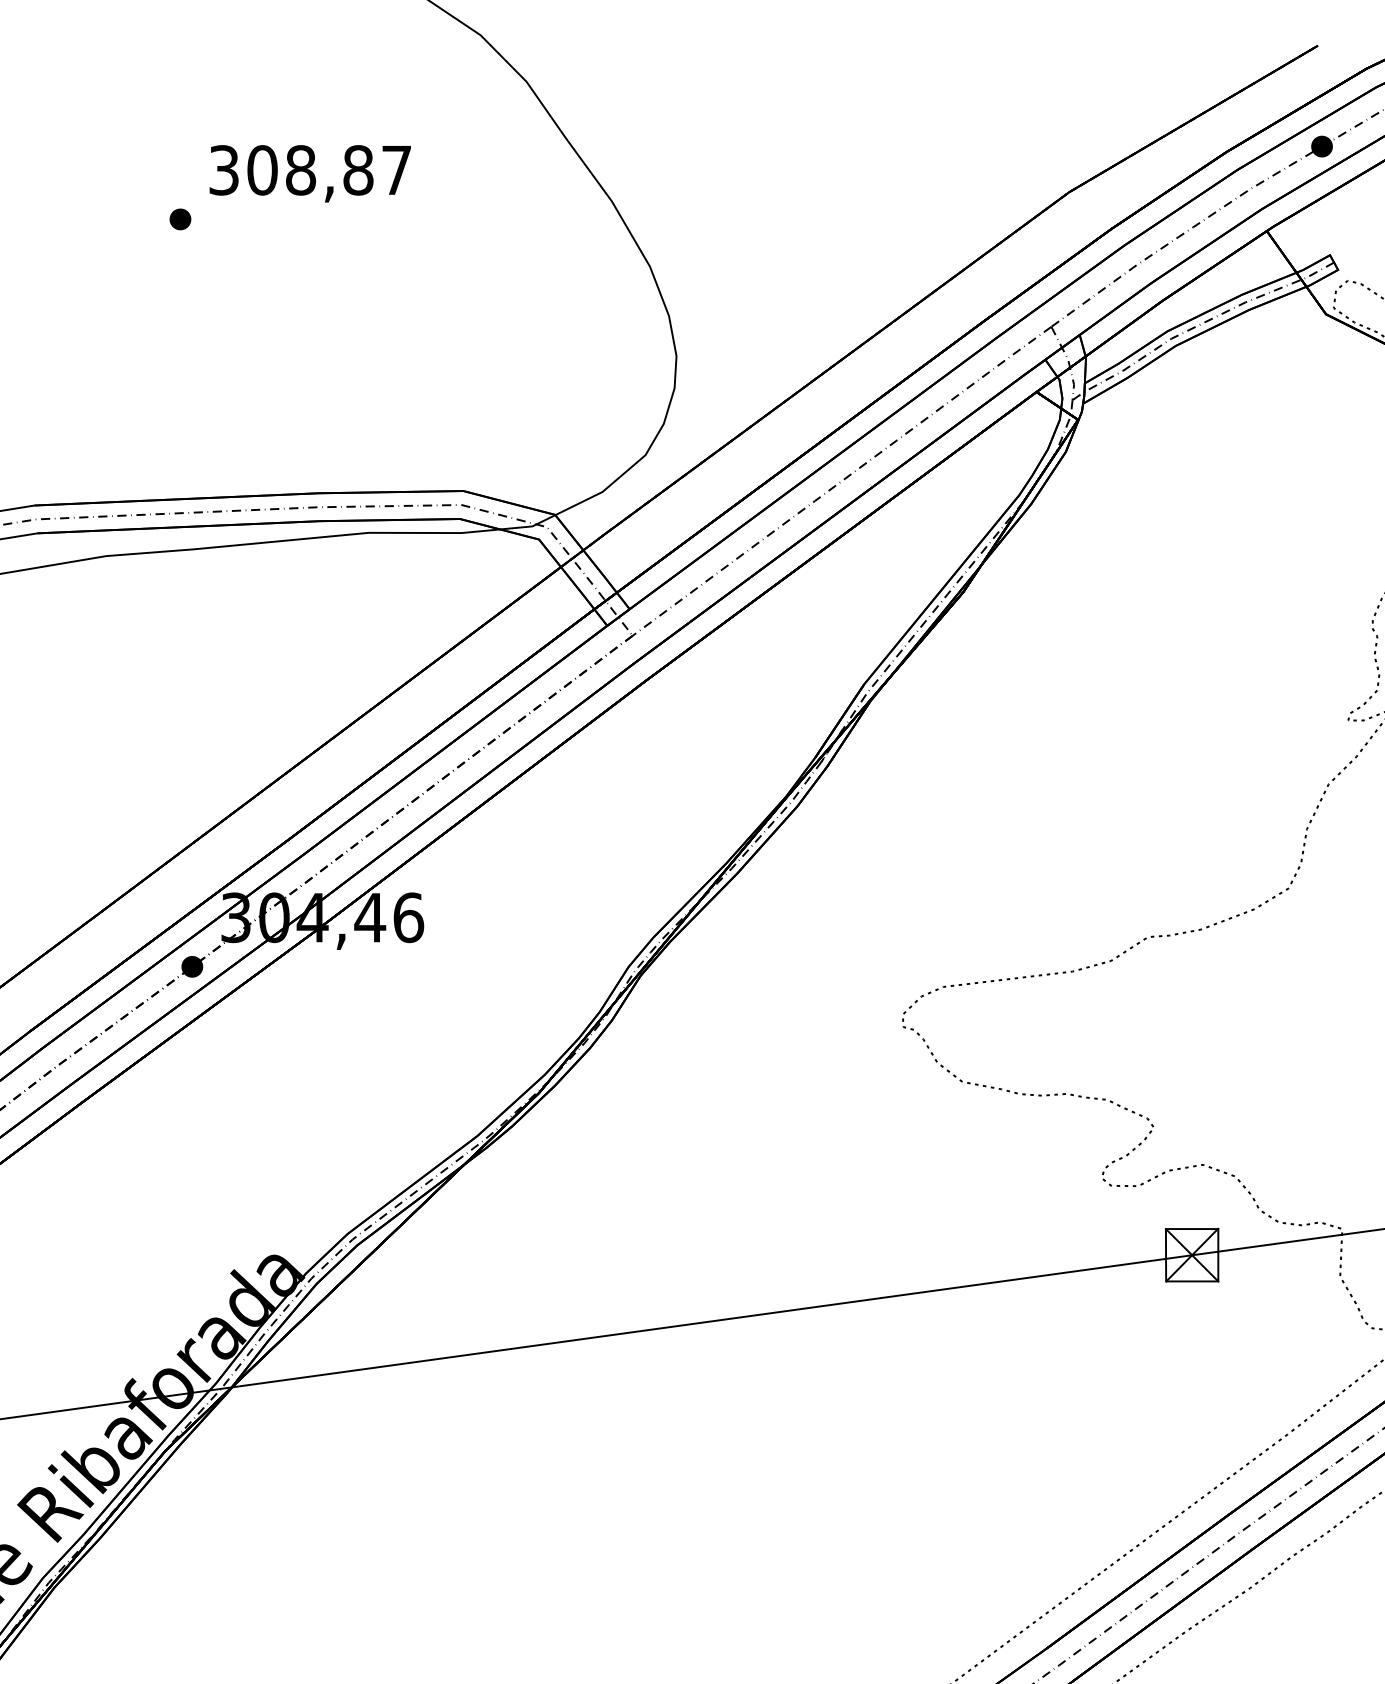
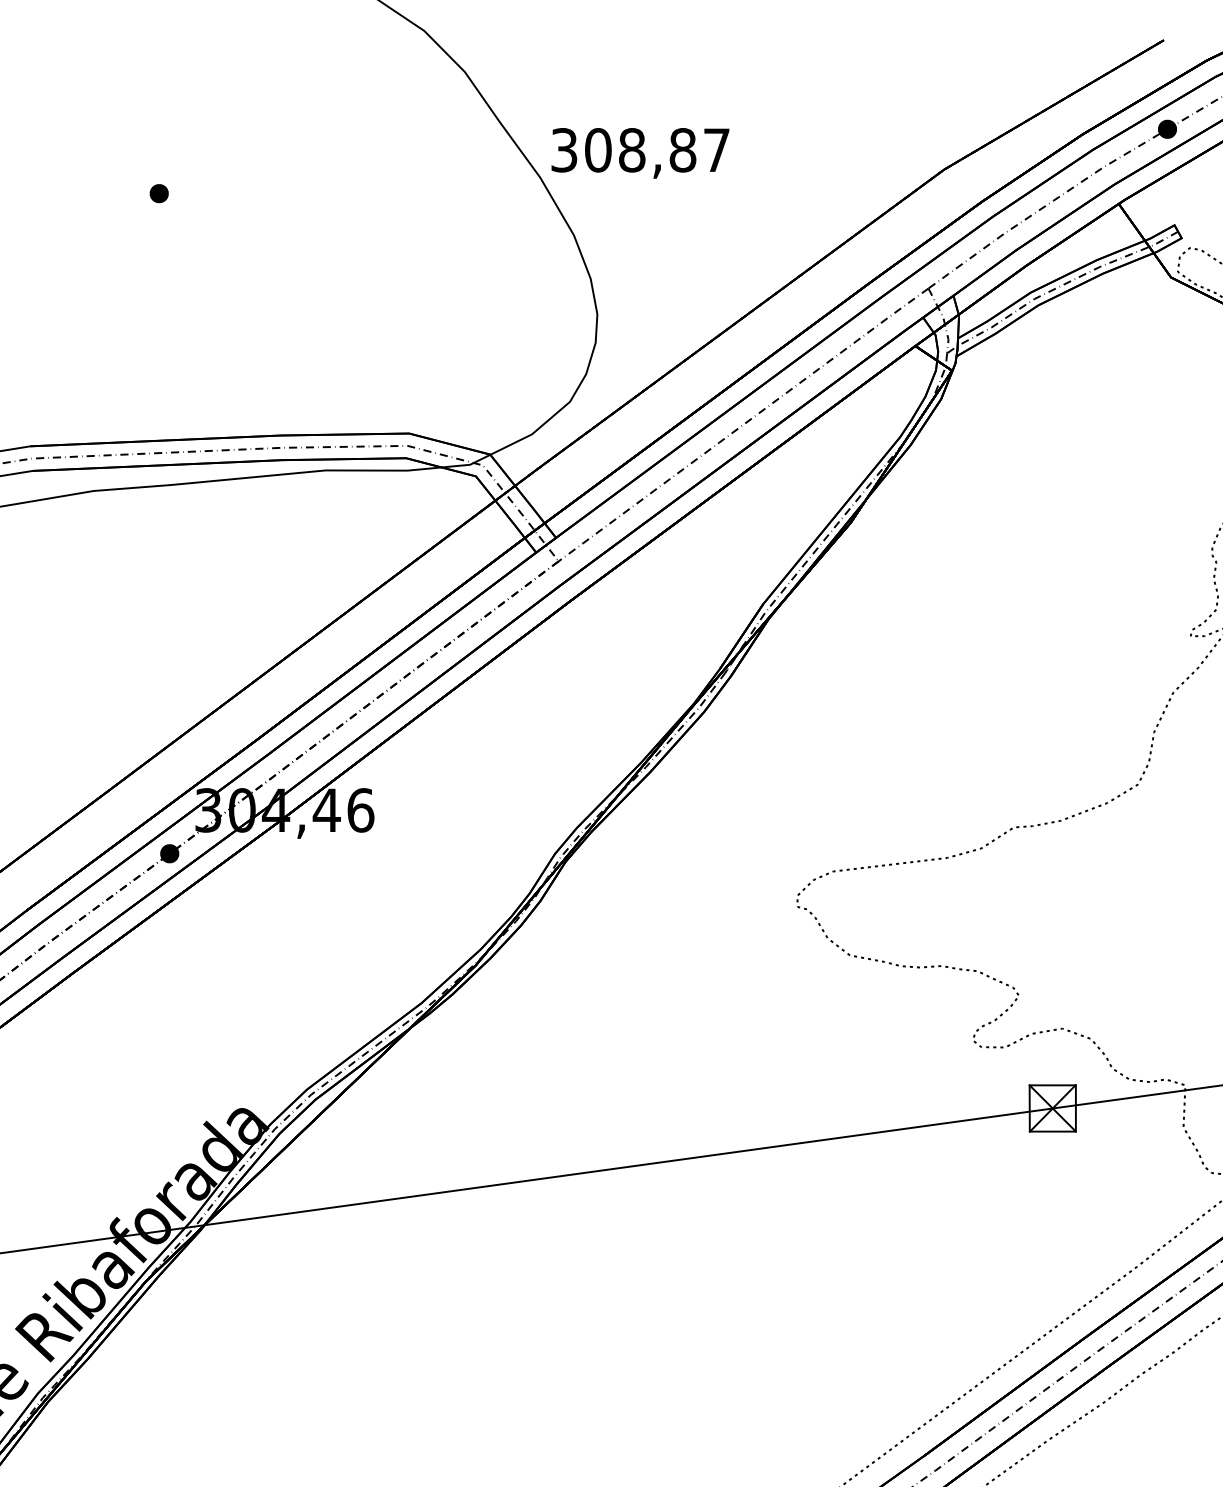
text: (309, 173) -> (639, 153), moved

